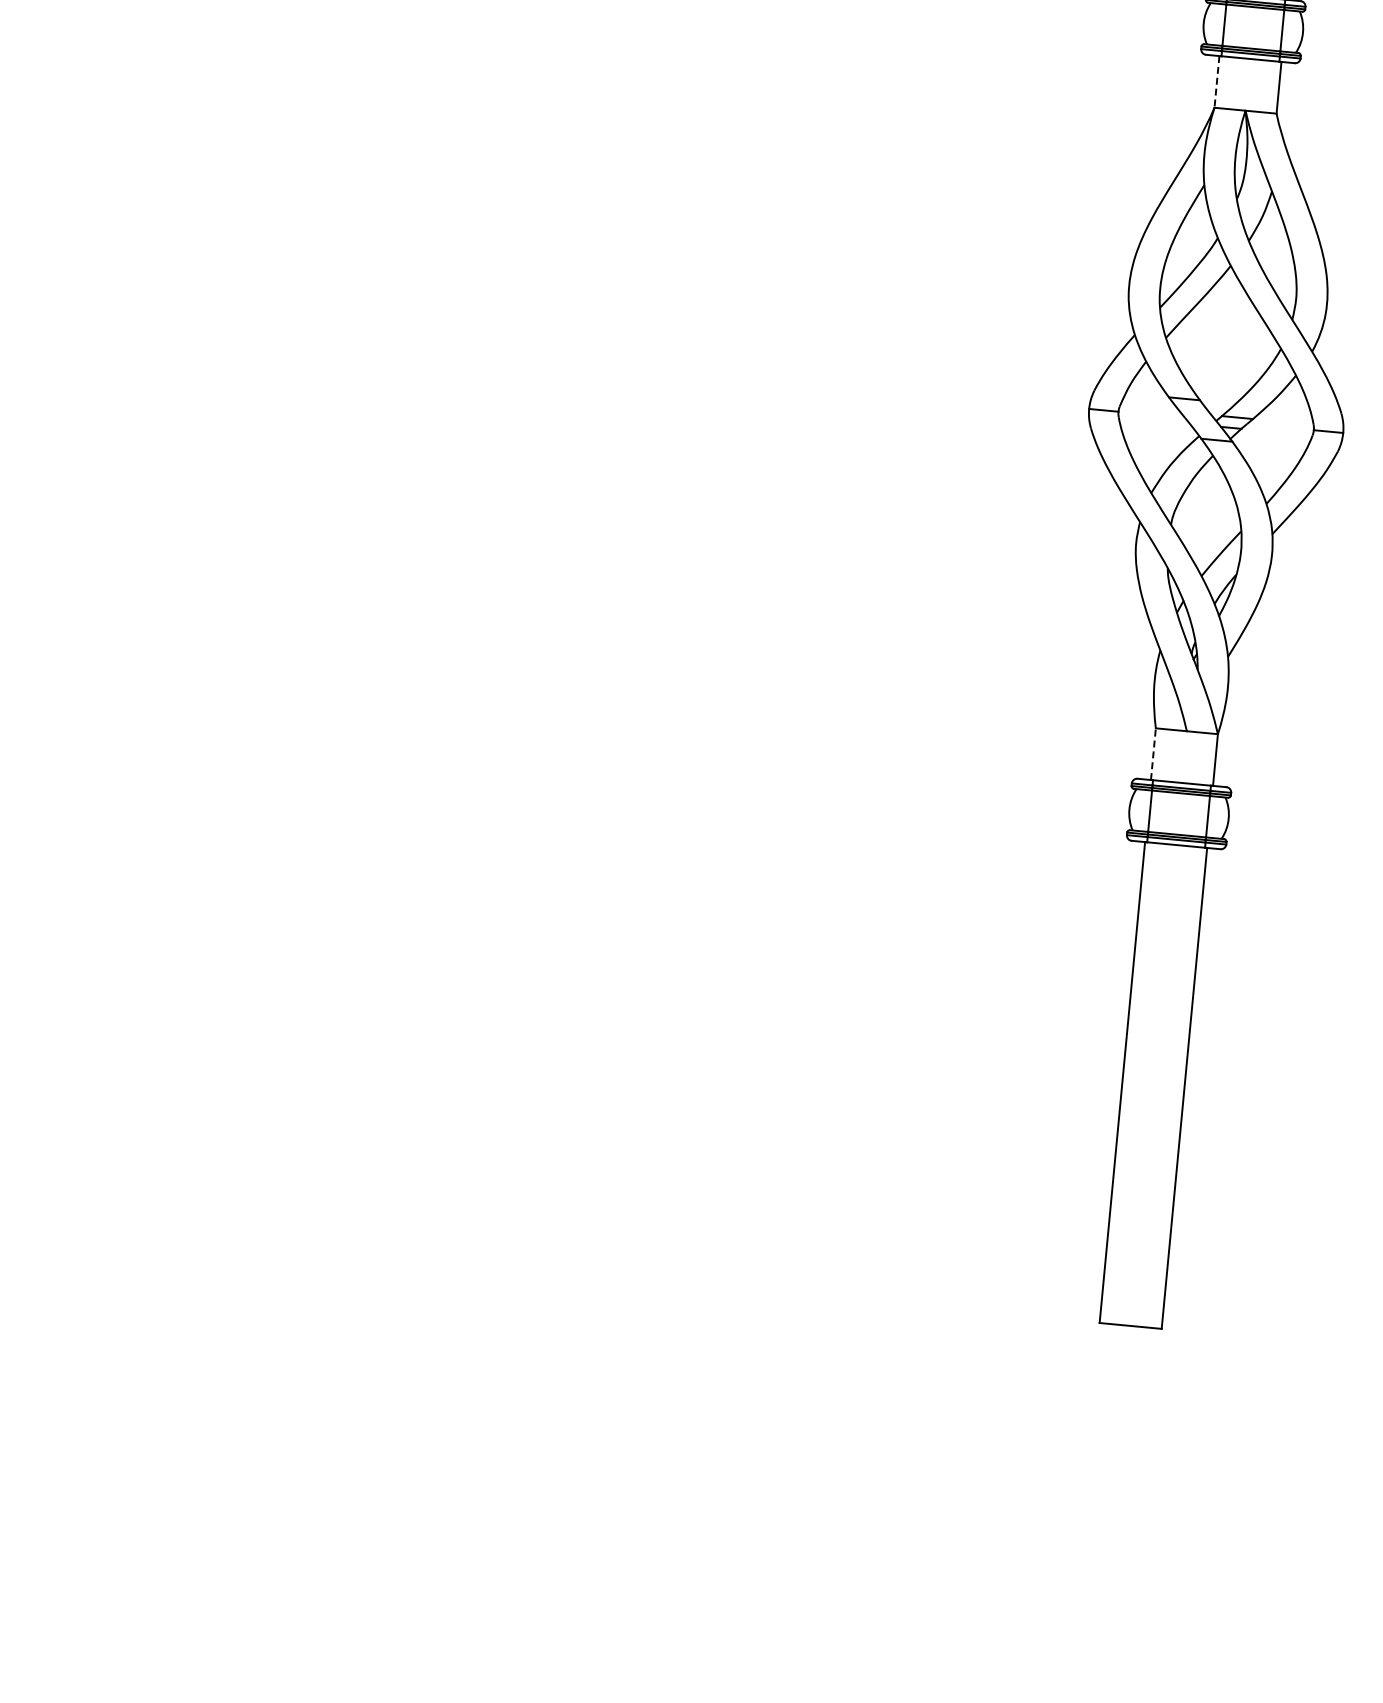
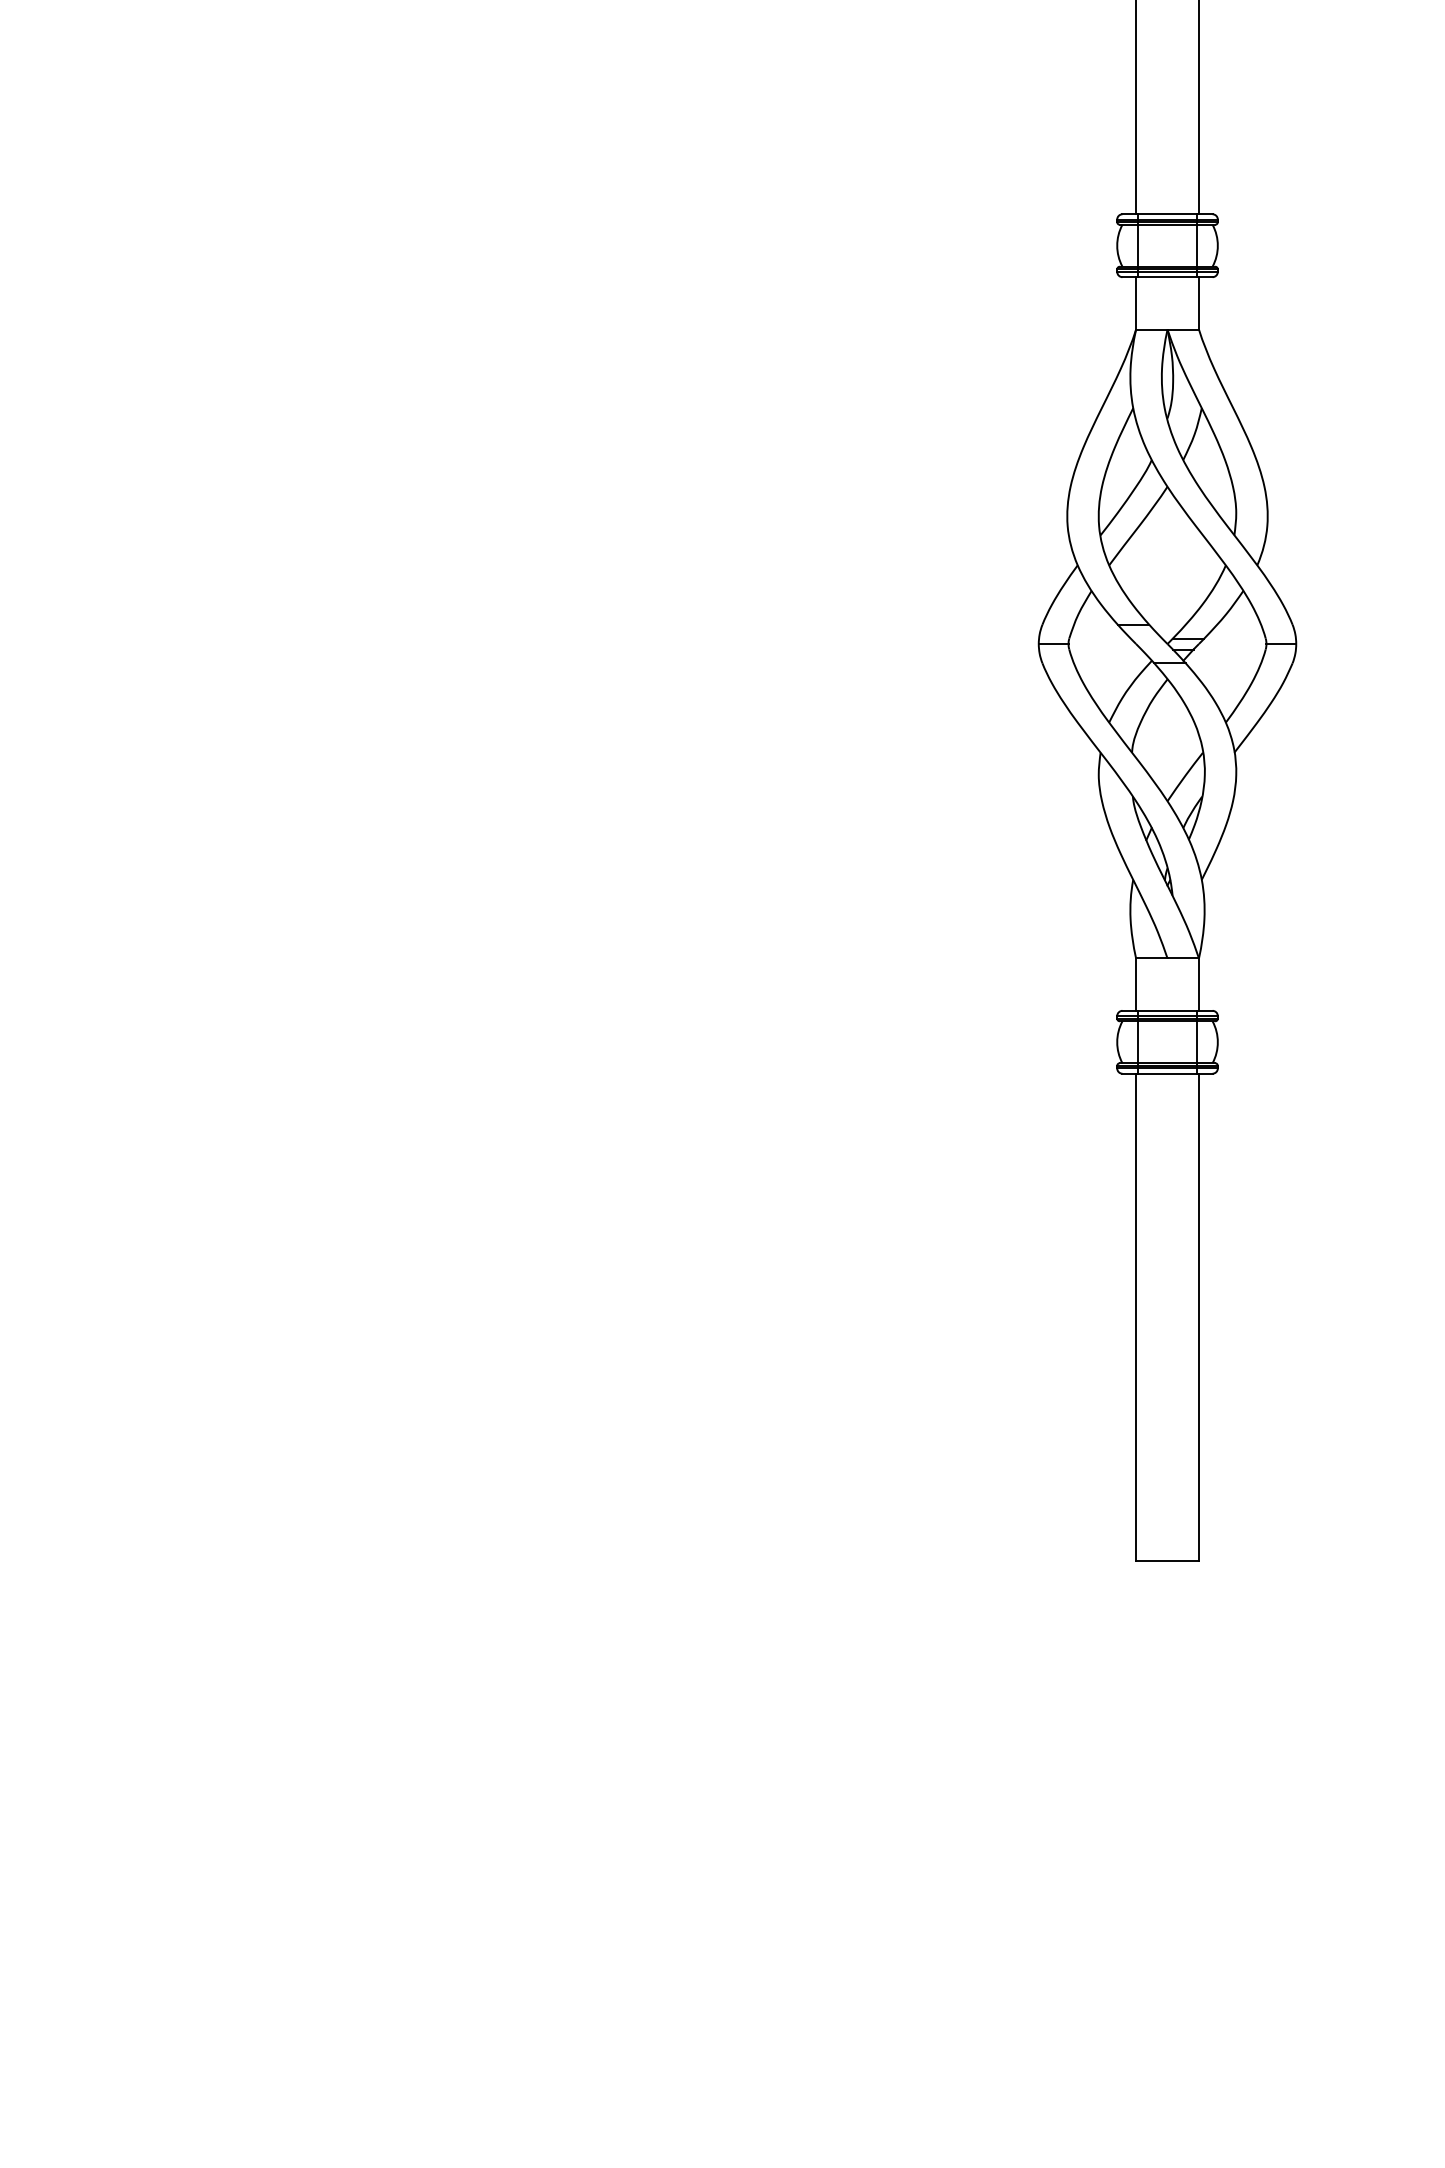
line: (1217, 82) -> (1136, 303), dashed -> solid
line: (1153, 754) -> (1136, 984), dashed -> solid

